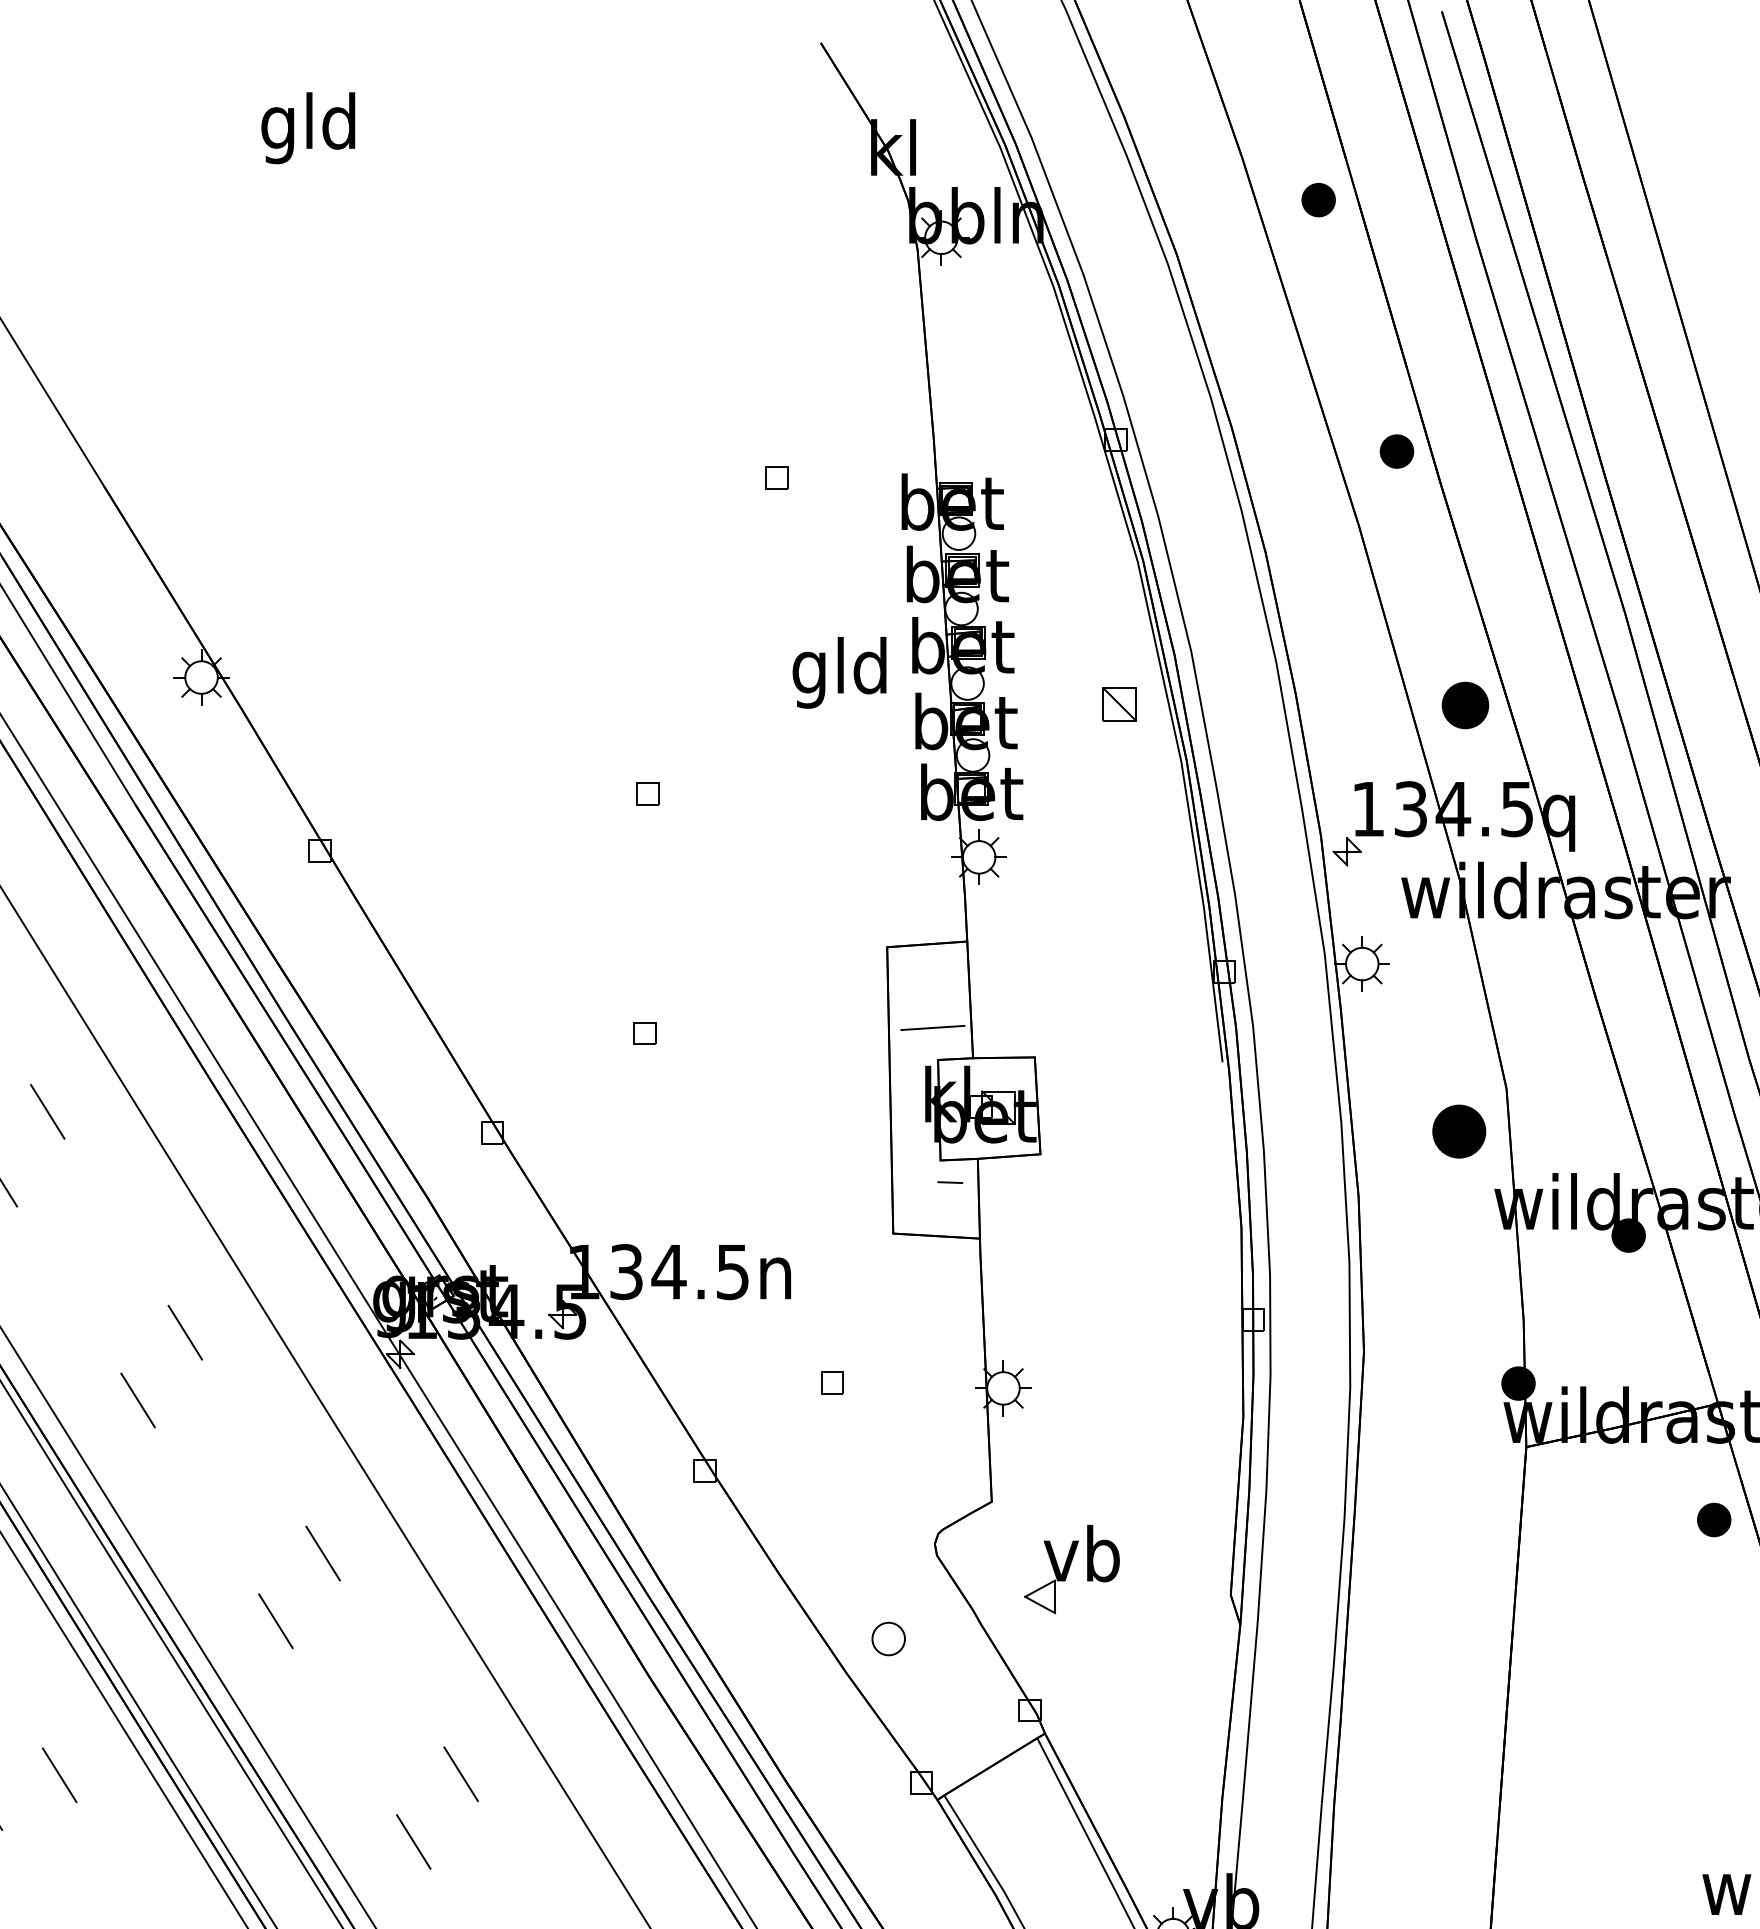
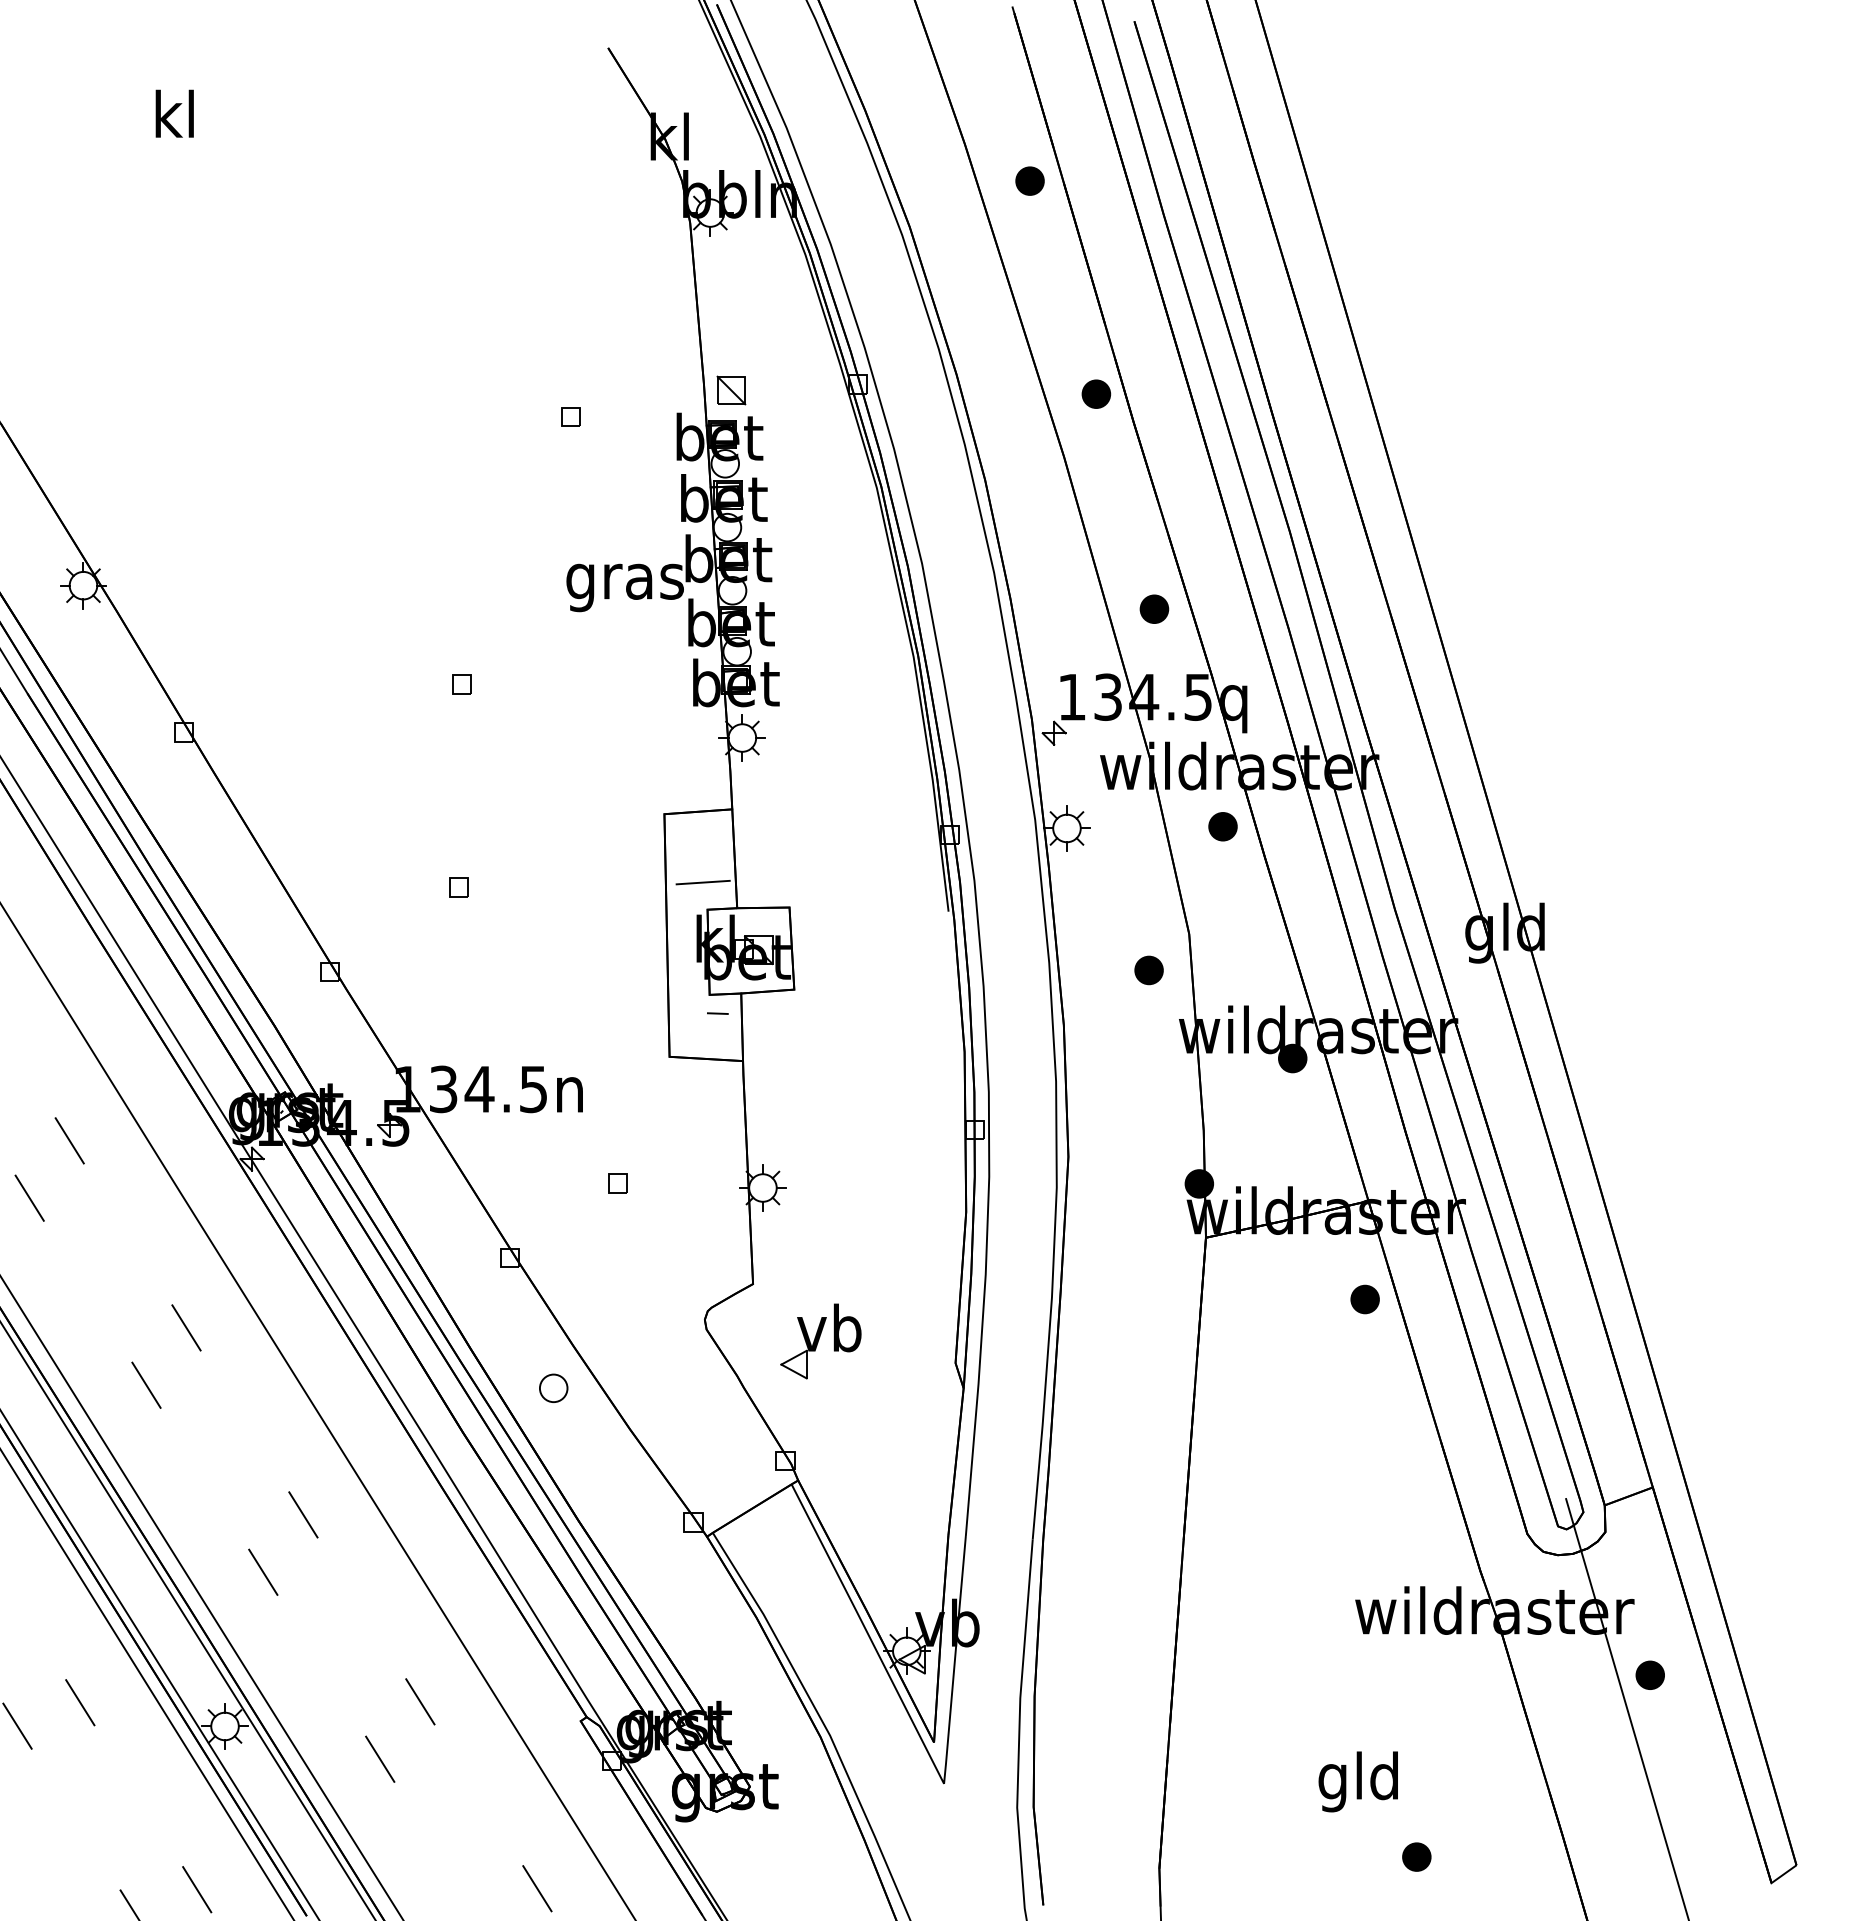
text: (307, 127) -> (173, 119), gld -> kl
text: (840, 672) -> (624, 581), gld -> gras
part: (1119, 704) -> (731, 390), moved
part: (1465, 704) -> (1154, 608), size x0.71
part: (1545, 961) -> (1222, 826), added
part: (1458, 1131) -> (1148, 970), size x0.62
part: (888, 1638) -> (553, 1387), moved

